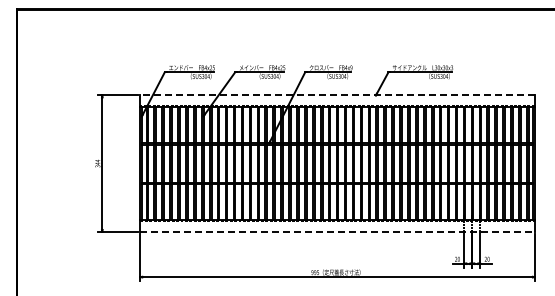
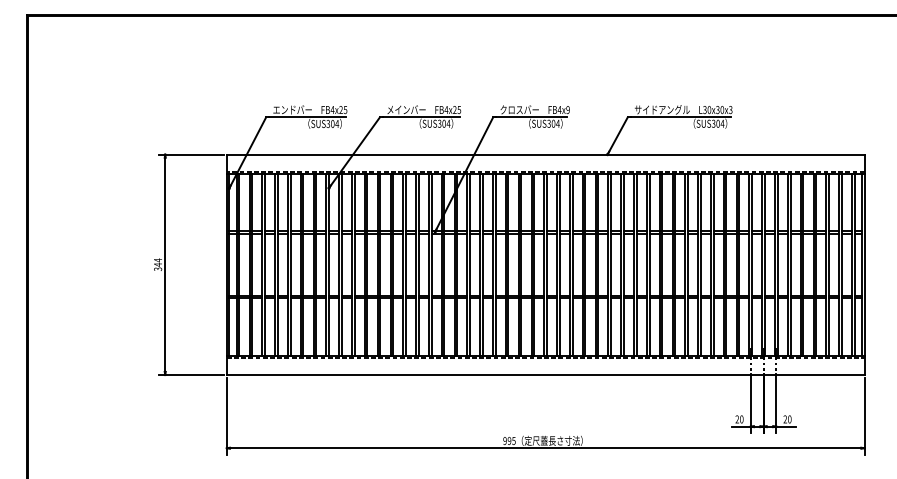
line: (337, 95) -> (545, 154), dashed -> solid
line: (338, 231) -> (547, 374), dashed -> solid

